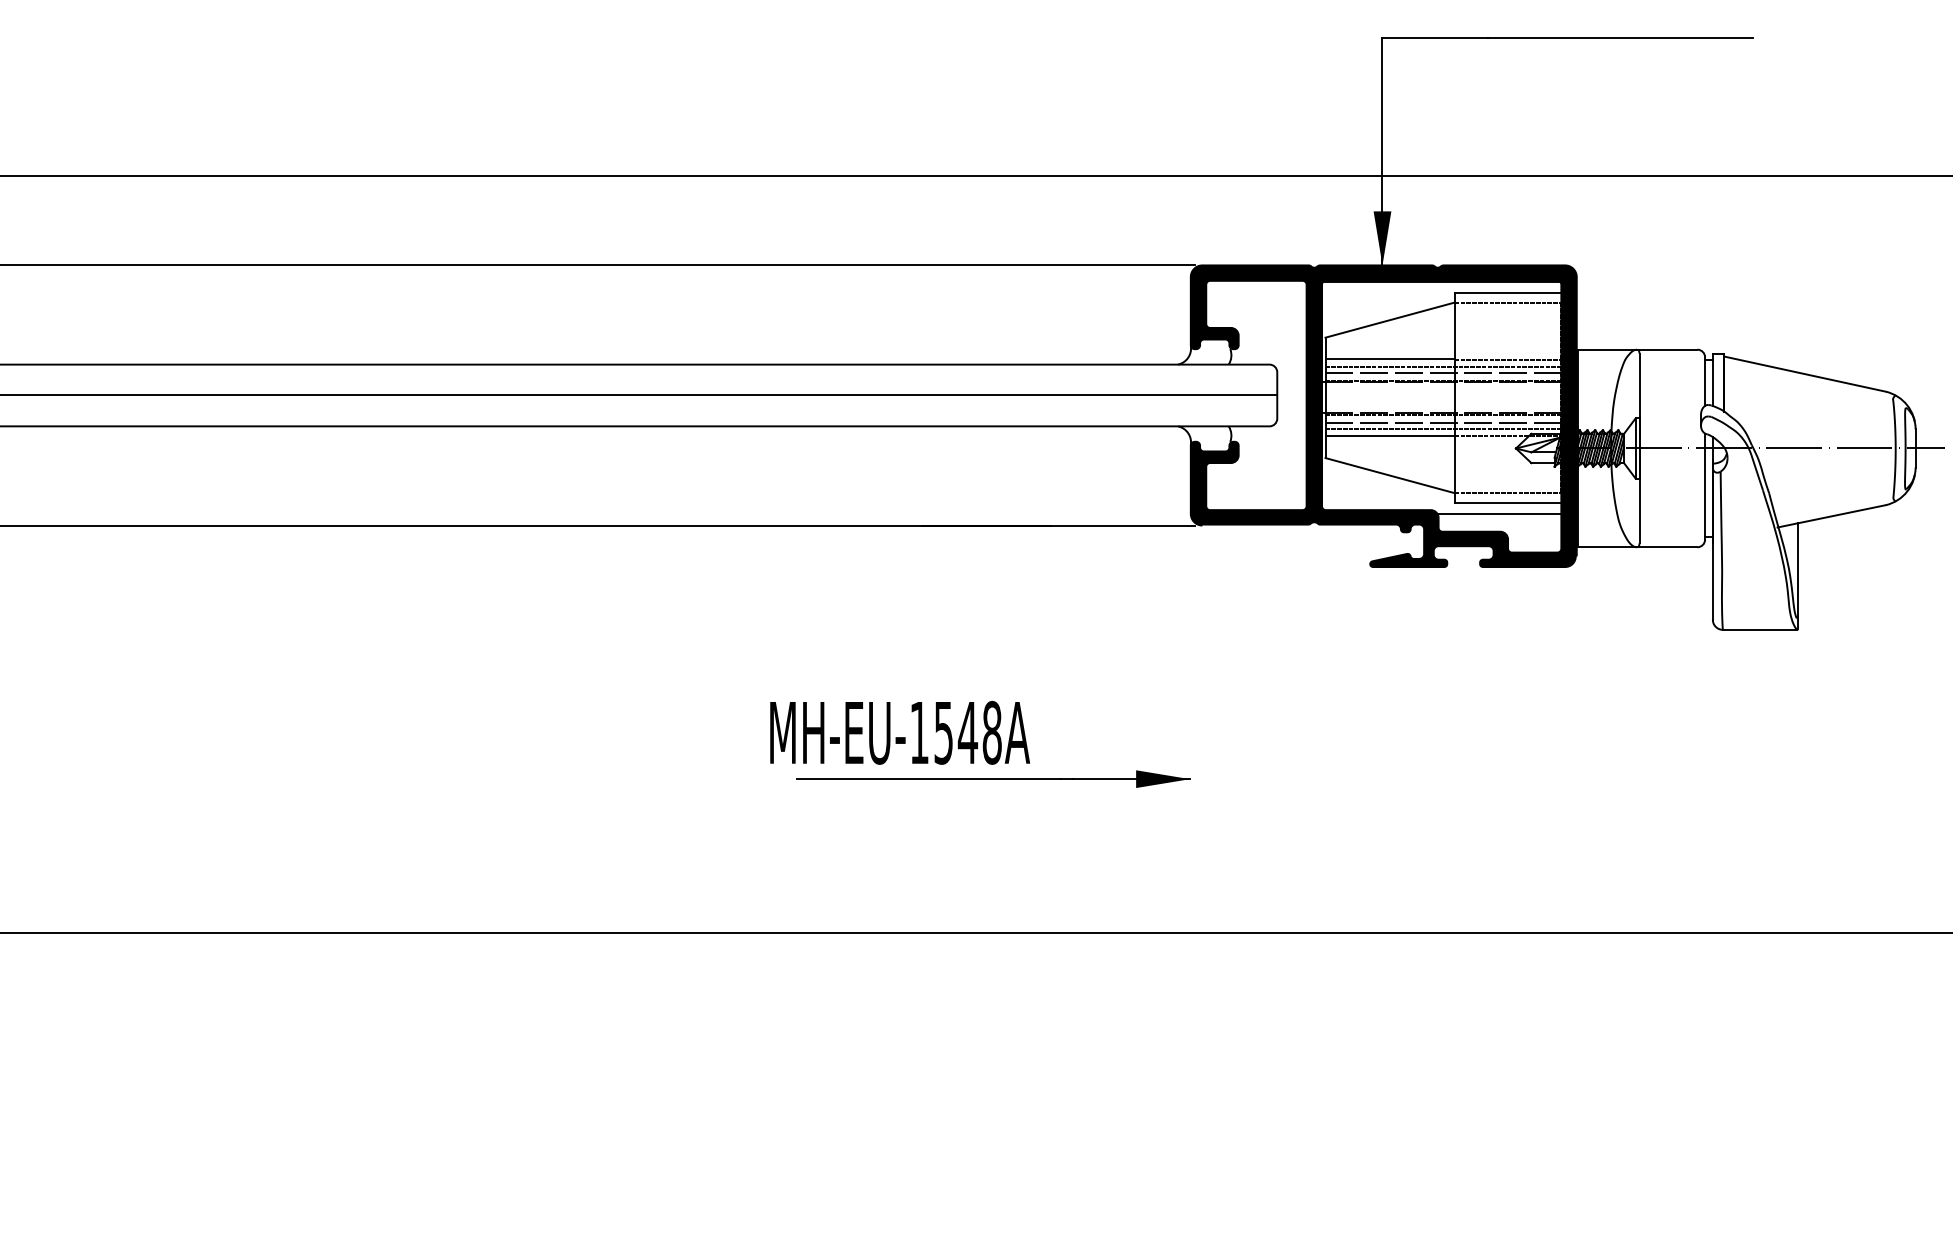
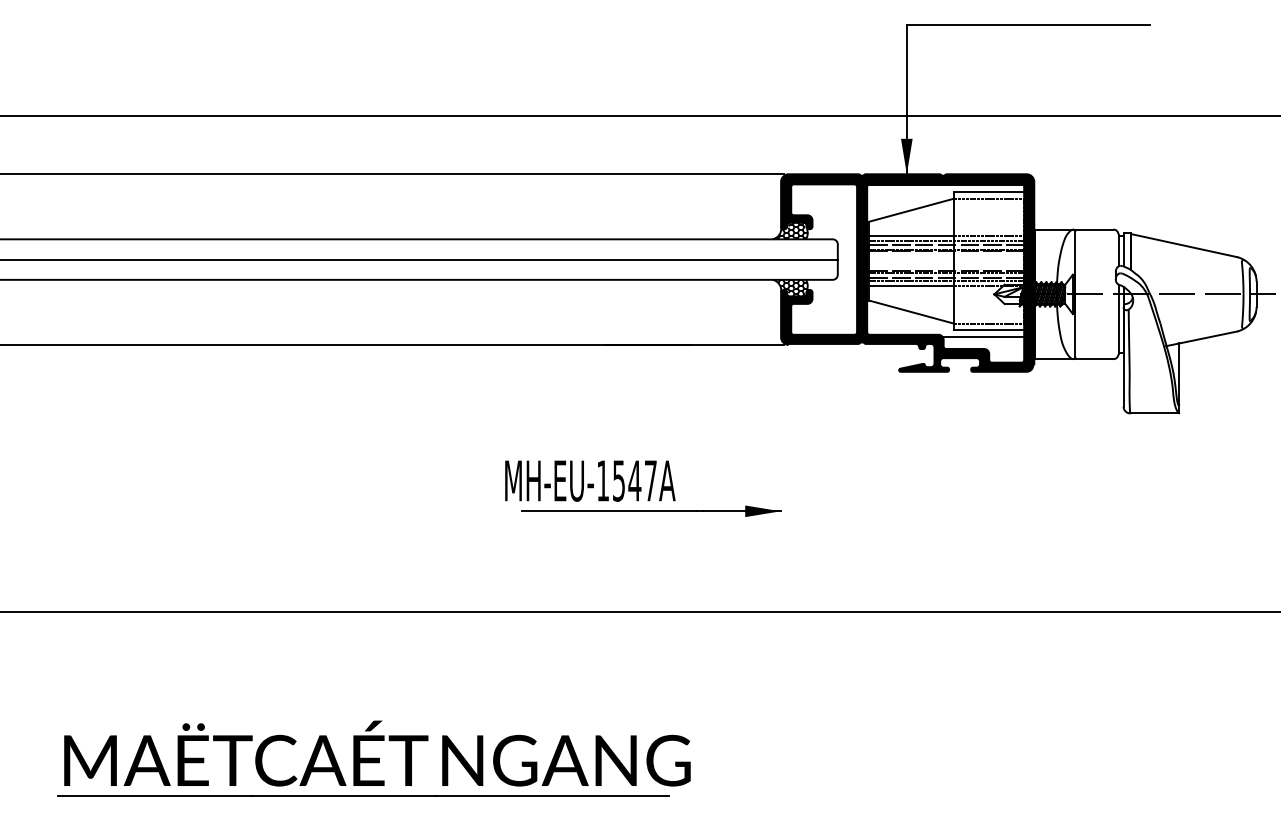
hatch: (1205, 351) -> (790, 230), added
hatch: (1205, 438) -> (790, 287), added
text: (991, 732) -> (650, 480), MH-EU-1548A -> MH-EU-1547A
part: (569, 1155) -> (373, 758), added

